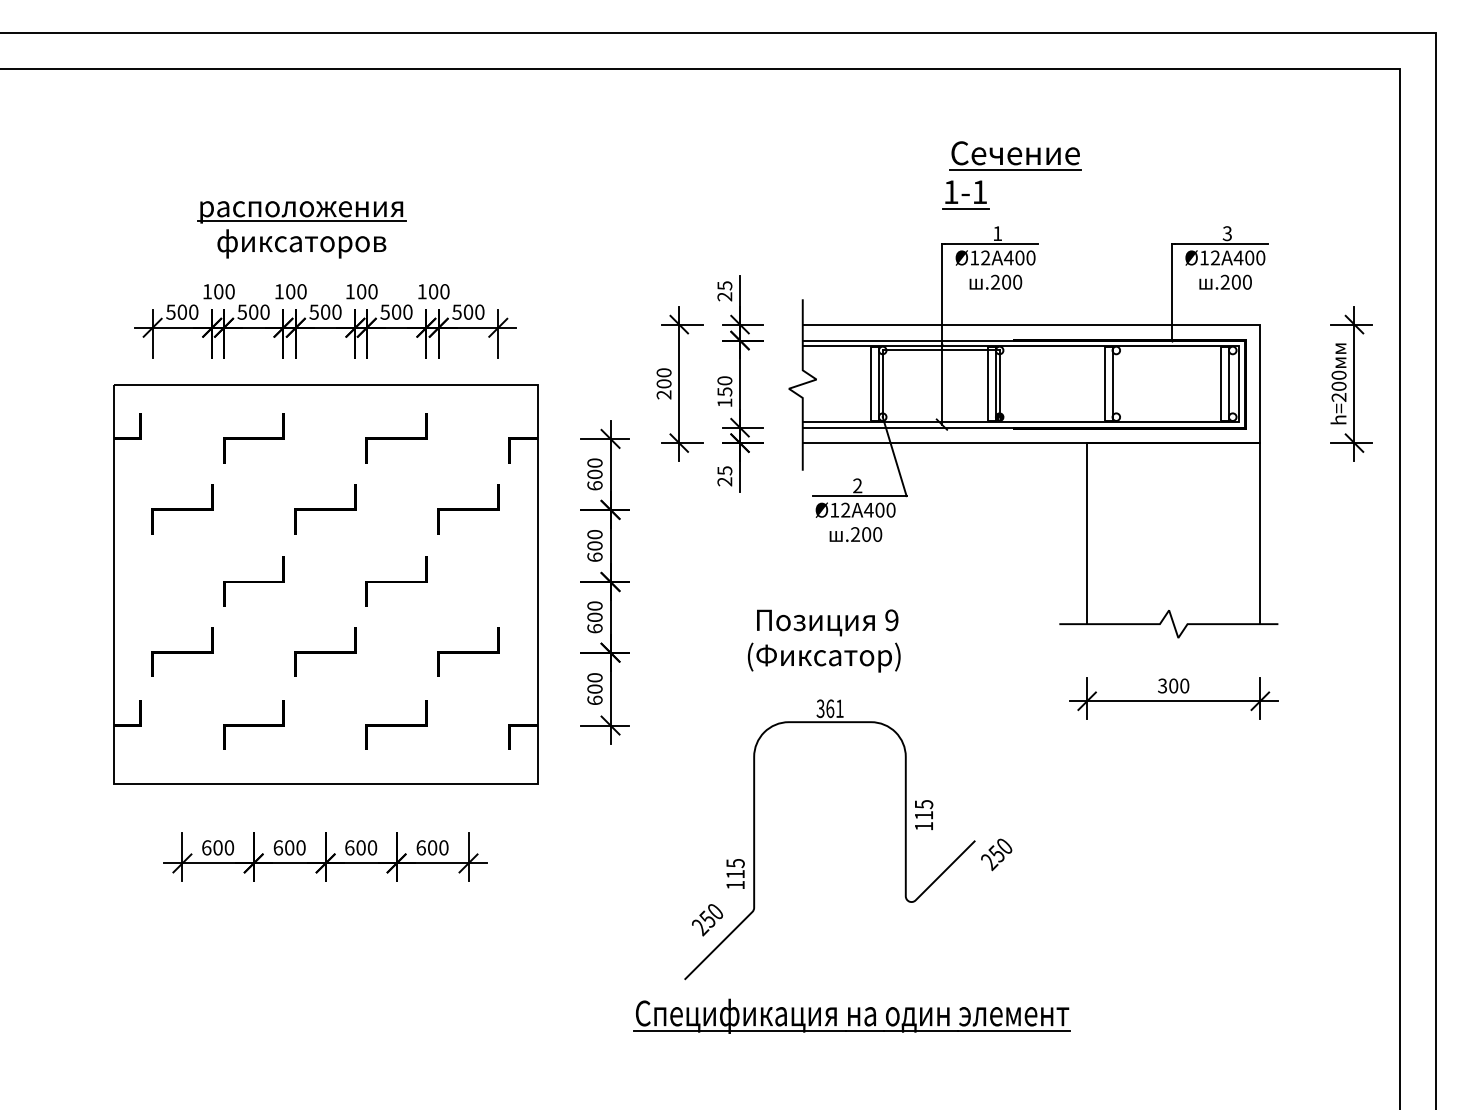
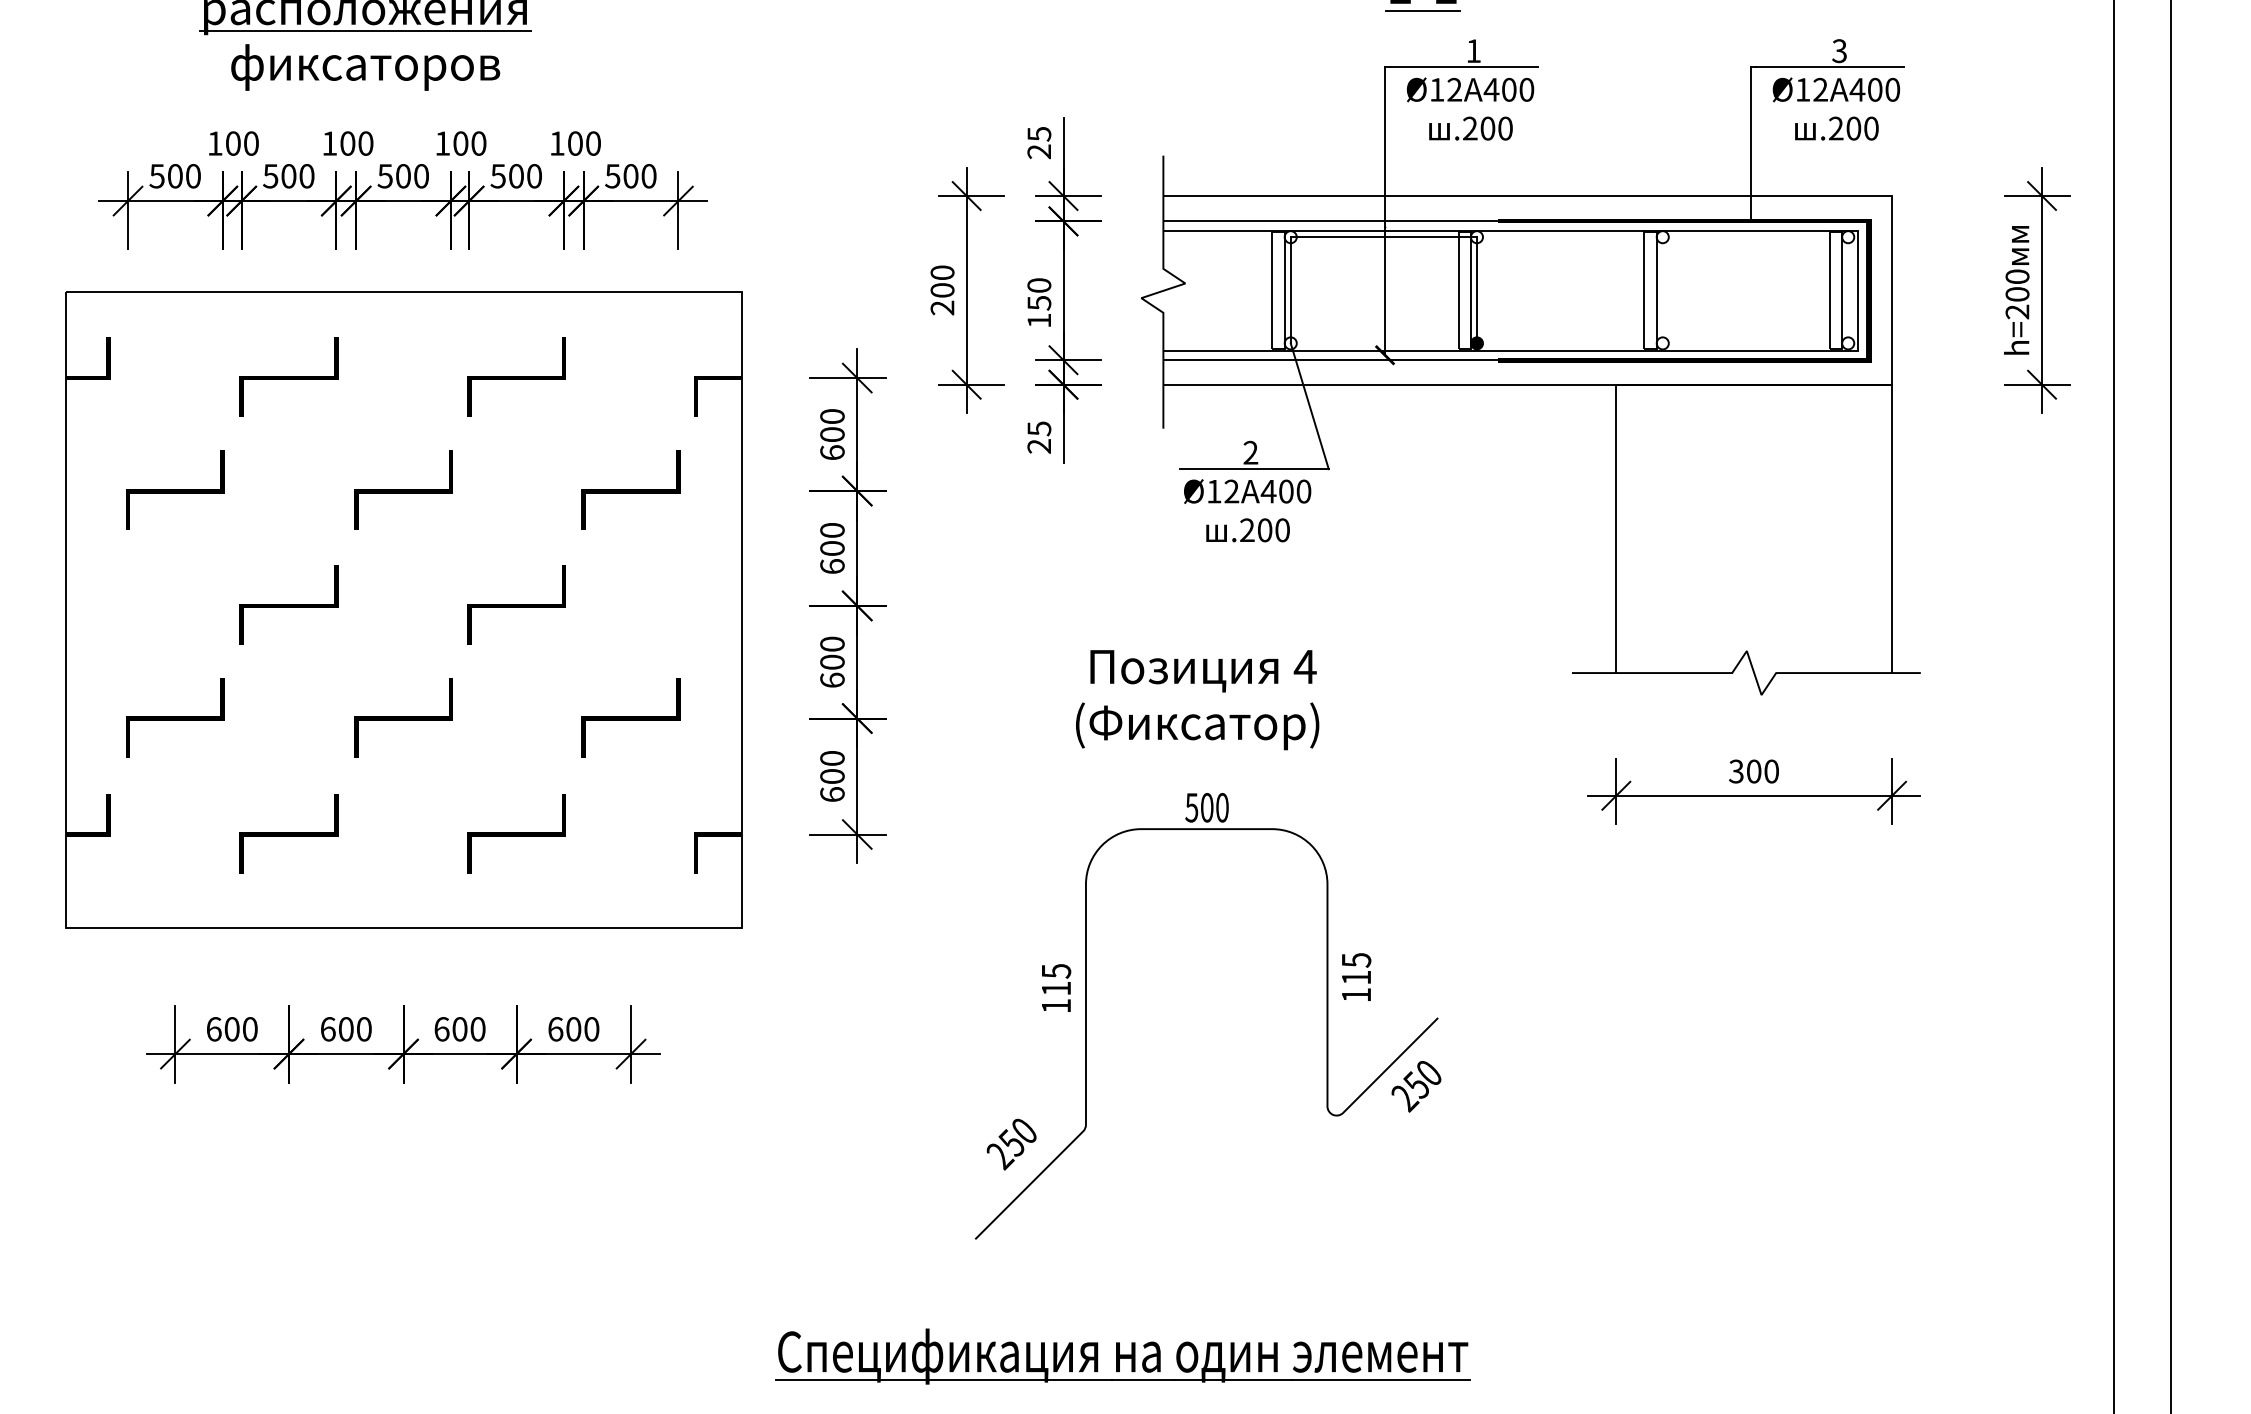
text: (891, 620) -> (1304, 667), 9 -> 4
text: (830, 708) -> (1207, 807), 361 -> 500
text: (996, 854) -> (1416, 1086), moved
text: (735, 873) -> (1056, 987), moved
part: (851, 1015) -> (1121, 1355), moved

